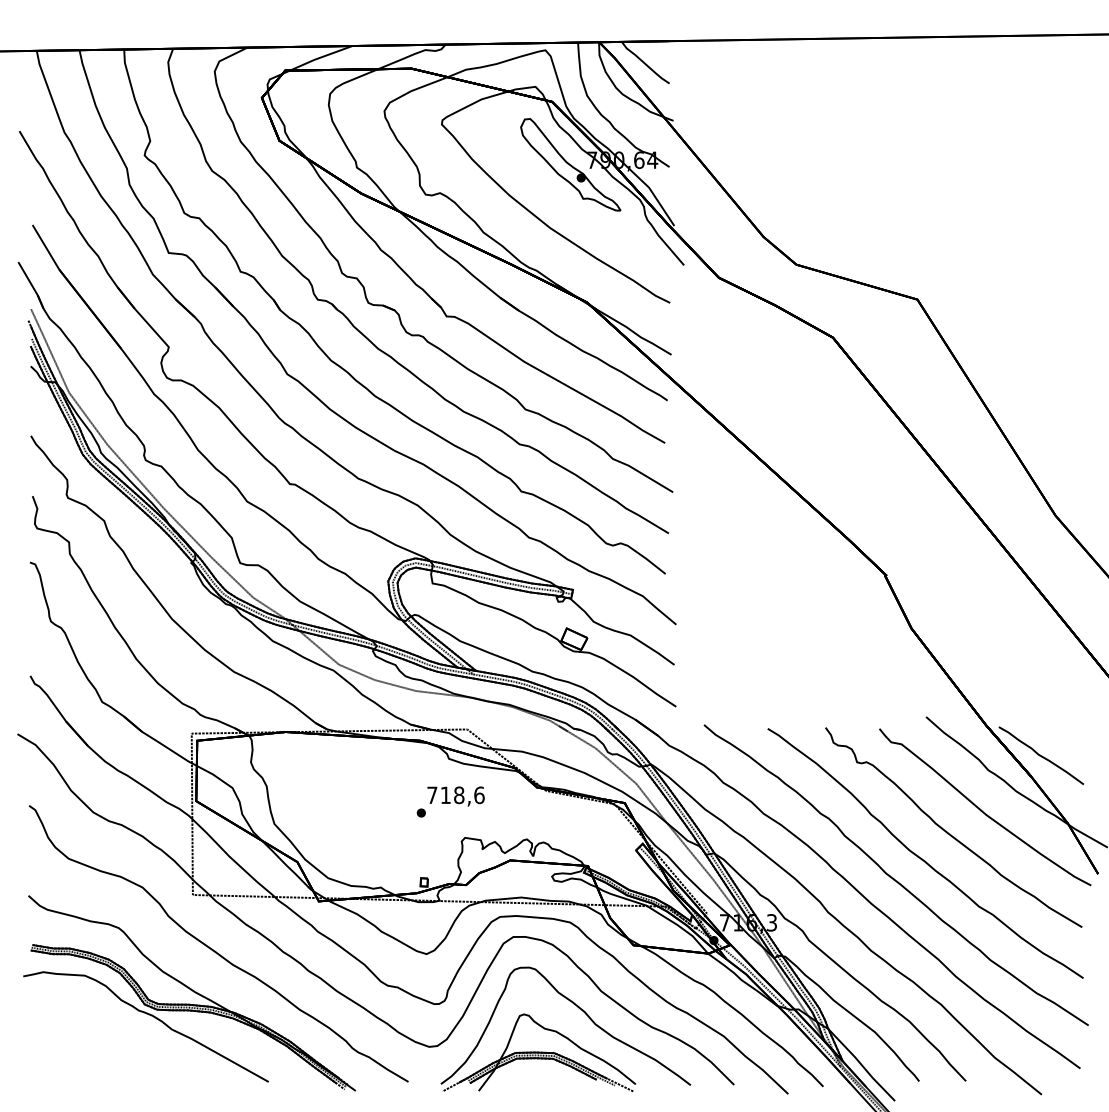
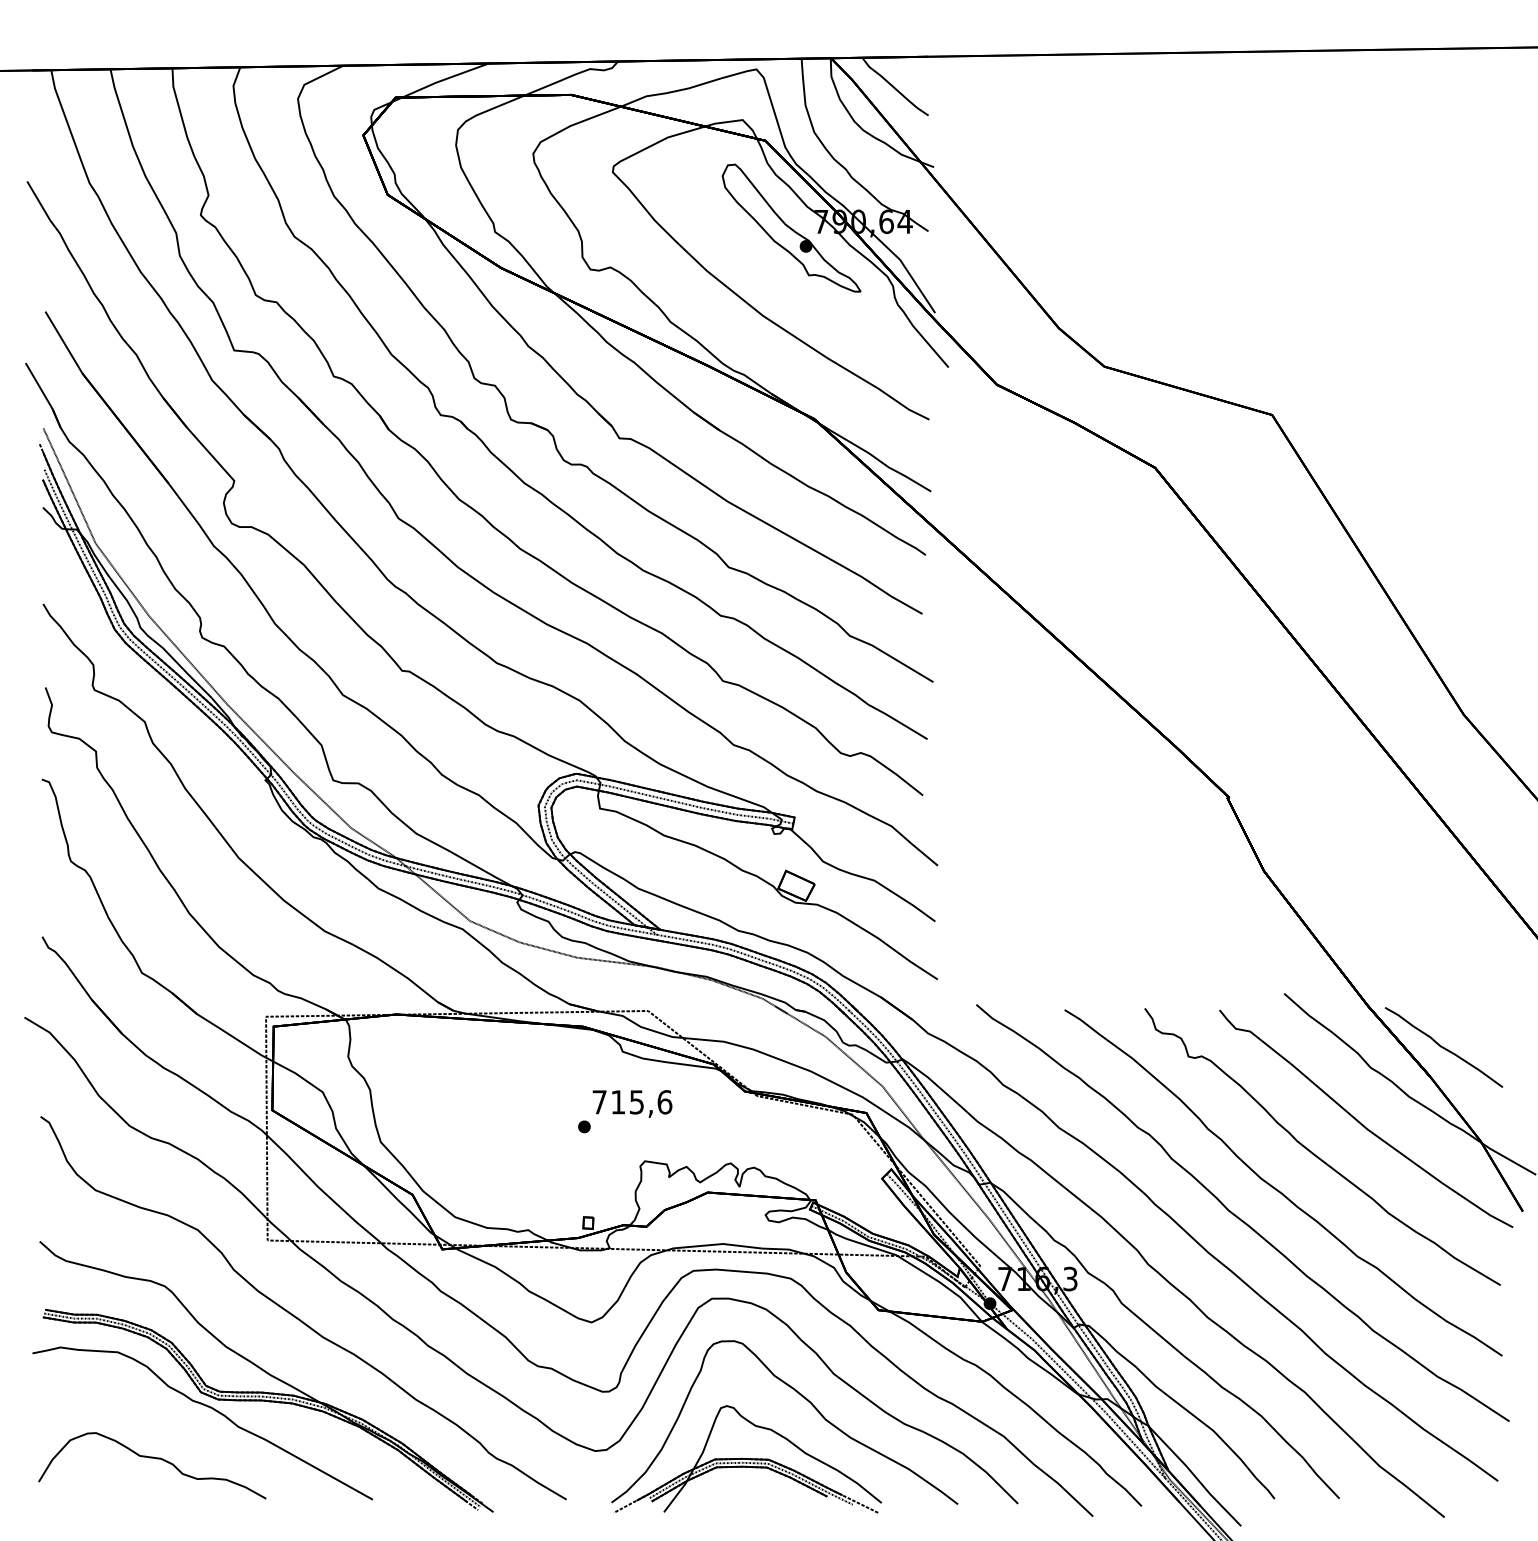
text: (458, 795) -> (636, 1102), 718,6 -> 715,6
part: (109, 1052) -> (152, 1458), added

